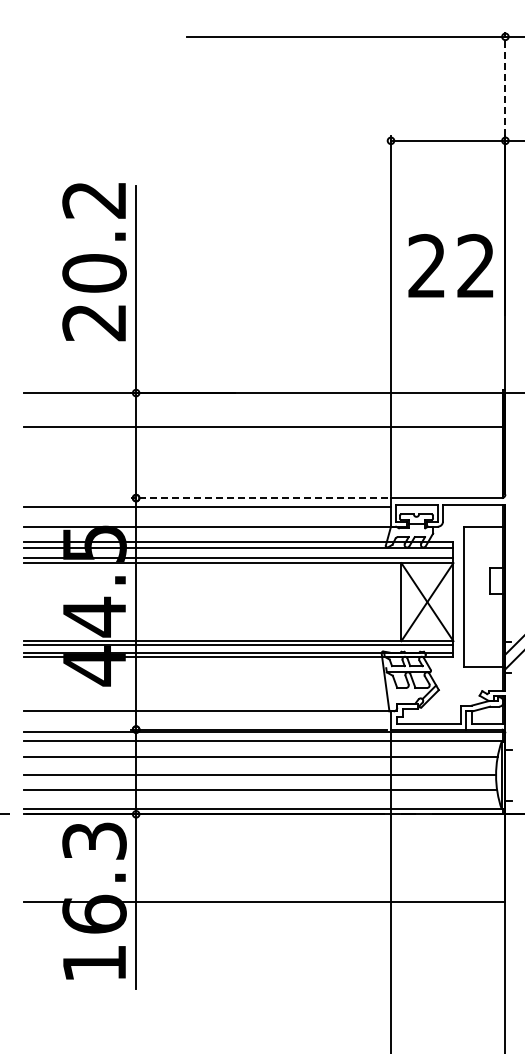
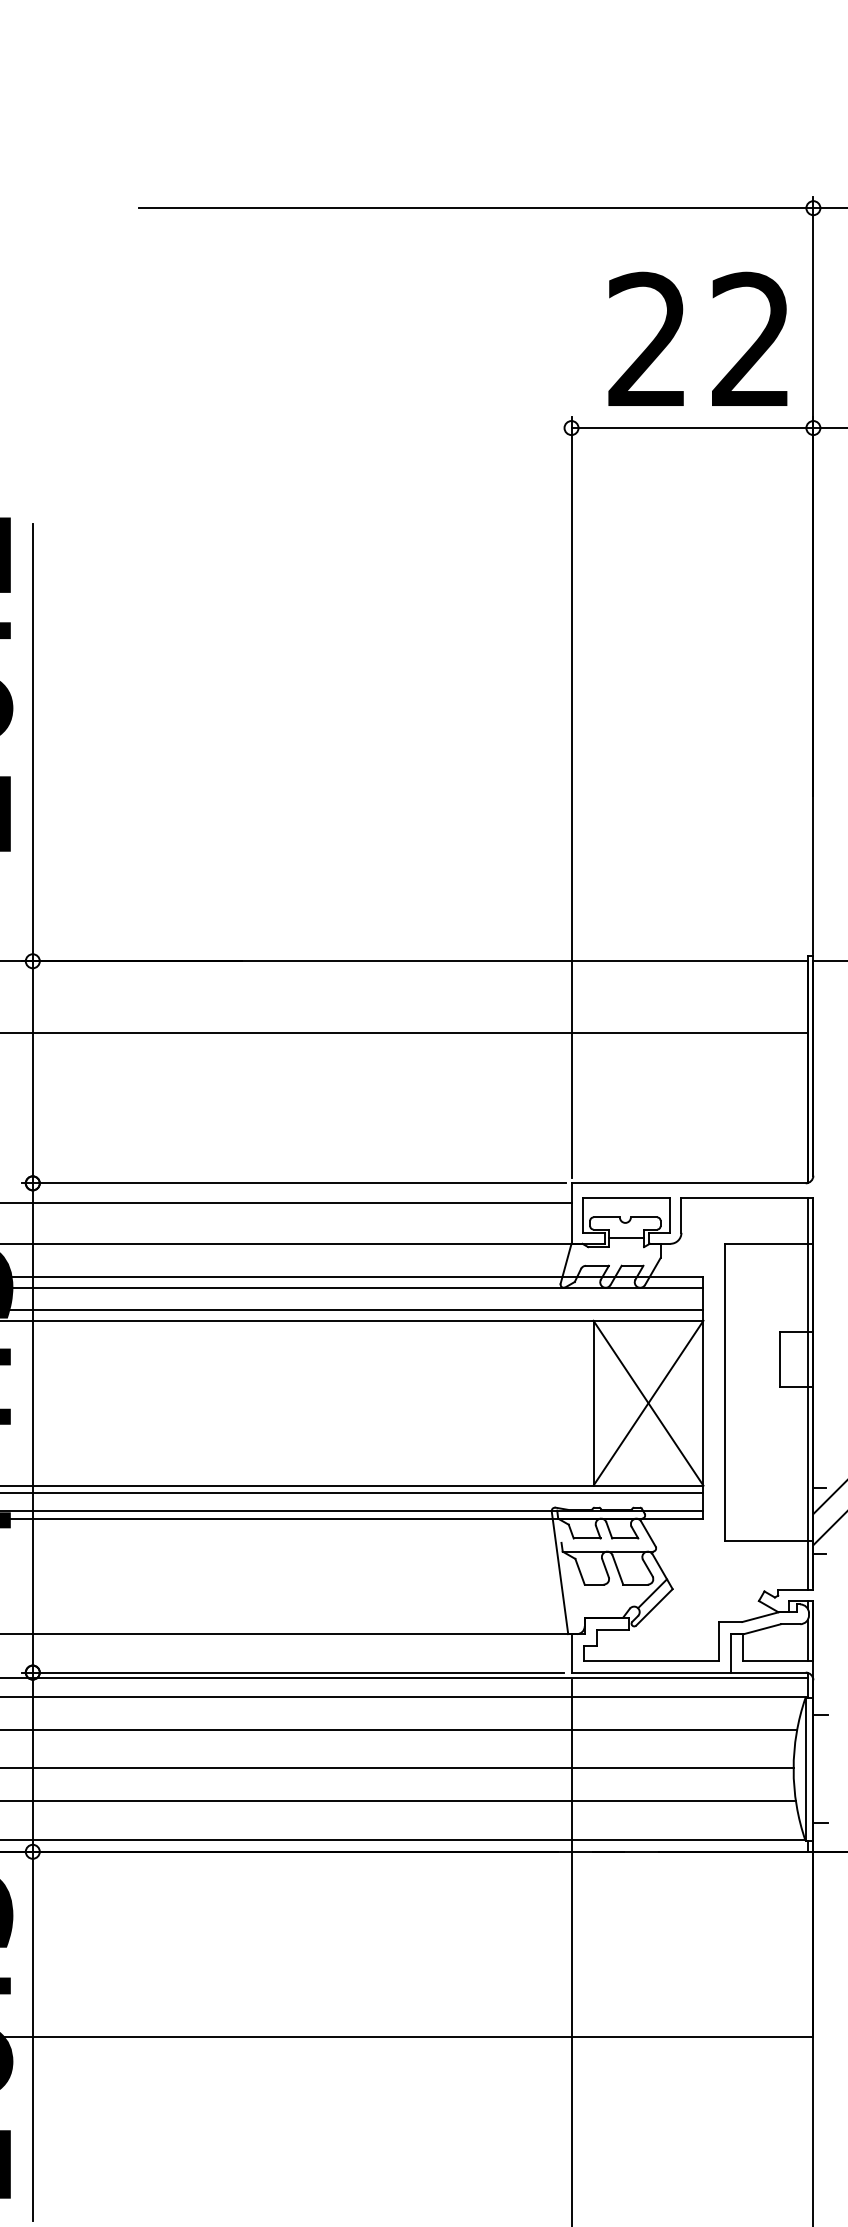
line: (505, 83) -> (813, 306), dashed -> solid
text: (450, 265) -> (697, 338), moved
line: (259, 498) -> (293, 1184), dashed -> solid

